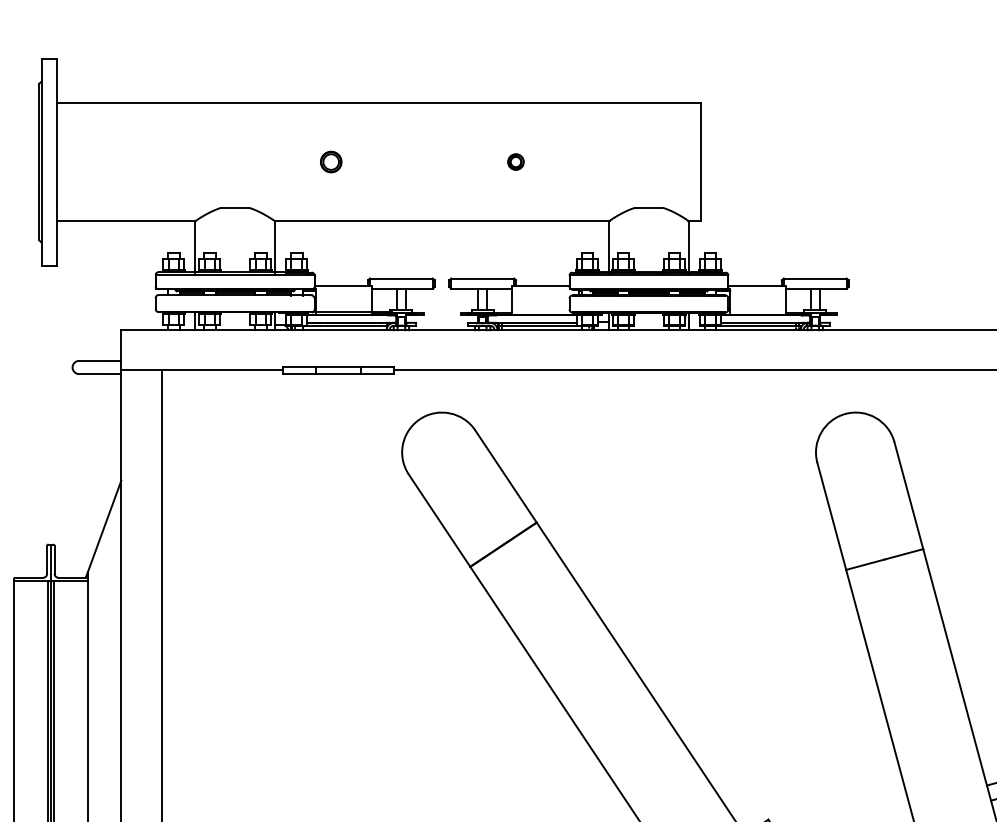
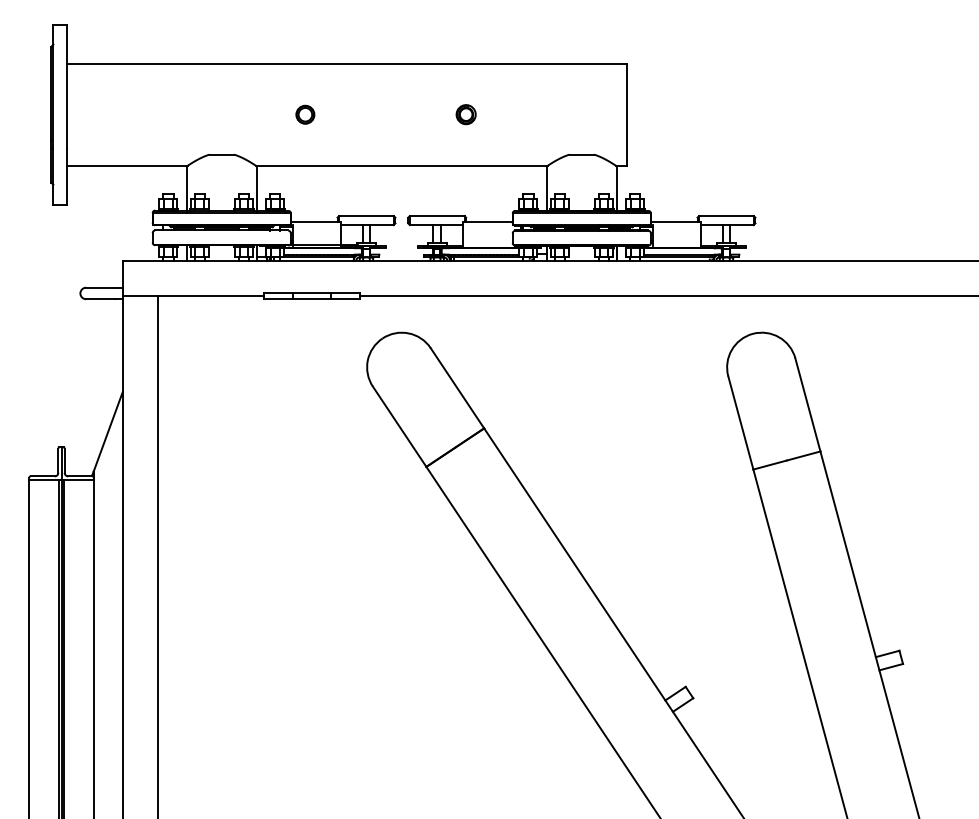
part: (515, 161) -> (465, 114), size x1.4

